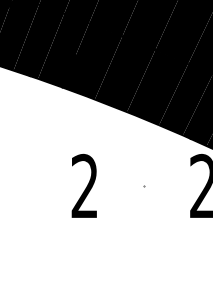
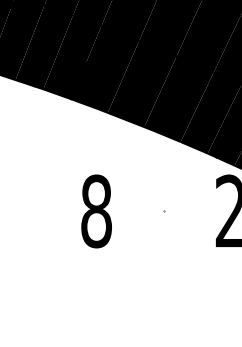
text: (84, 185) -> (96, 210), 2 -> 8

